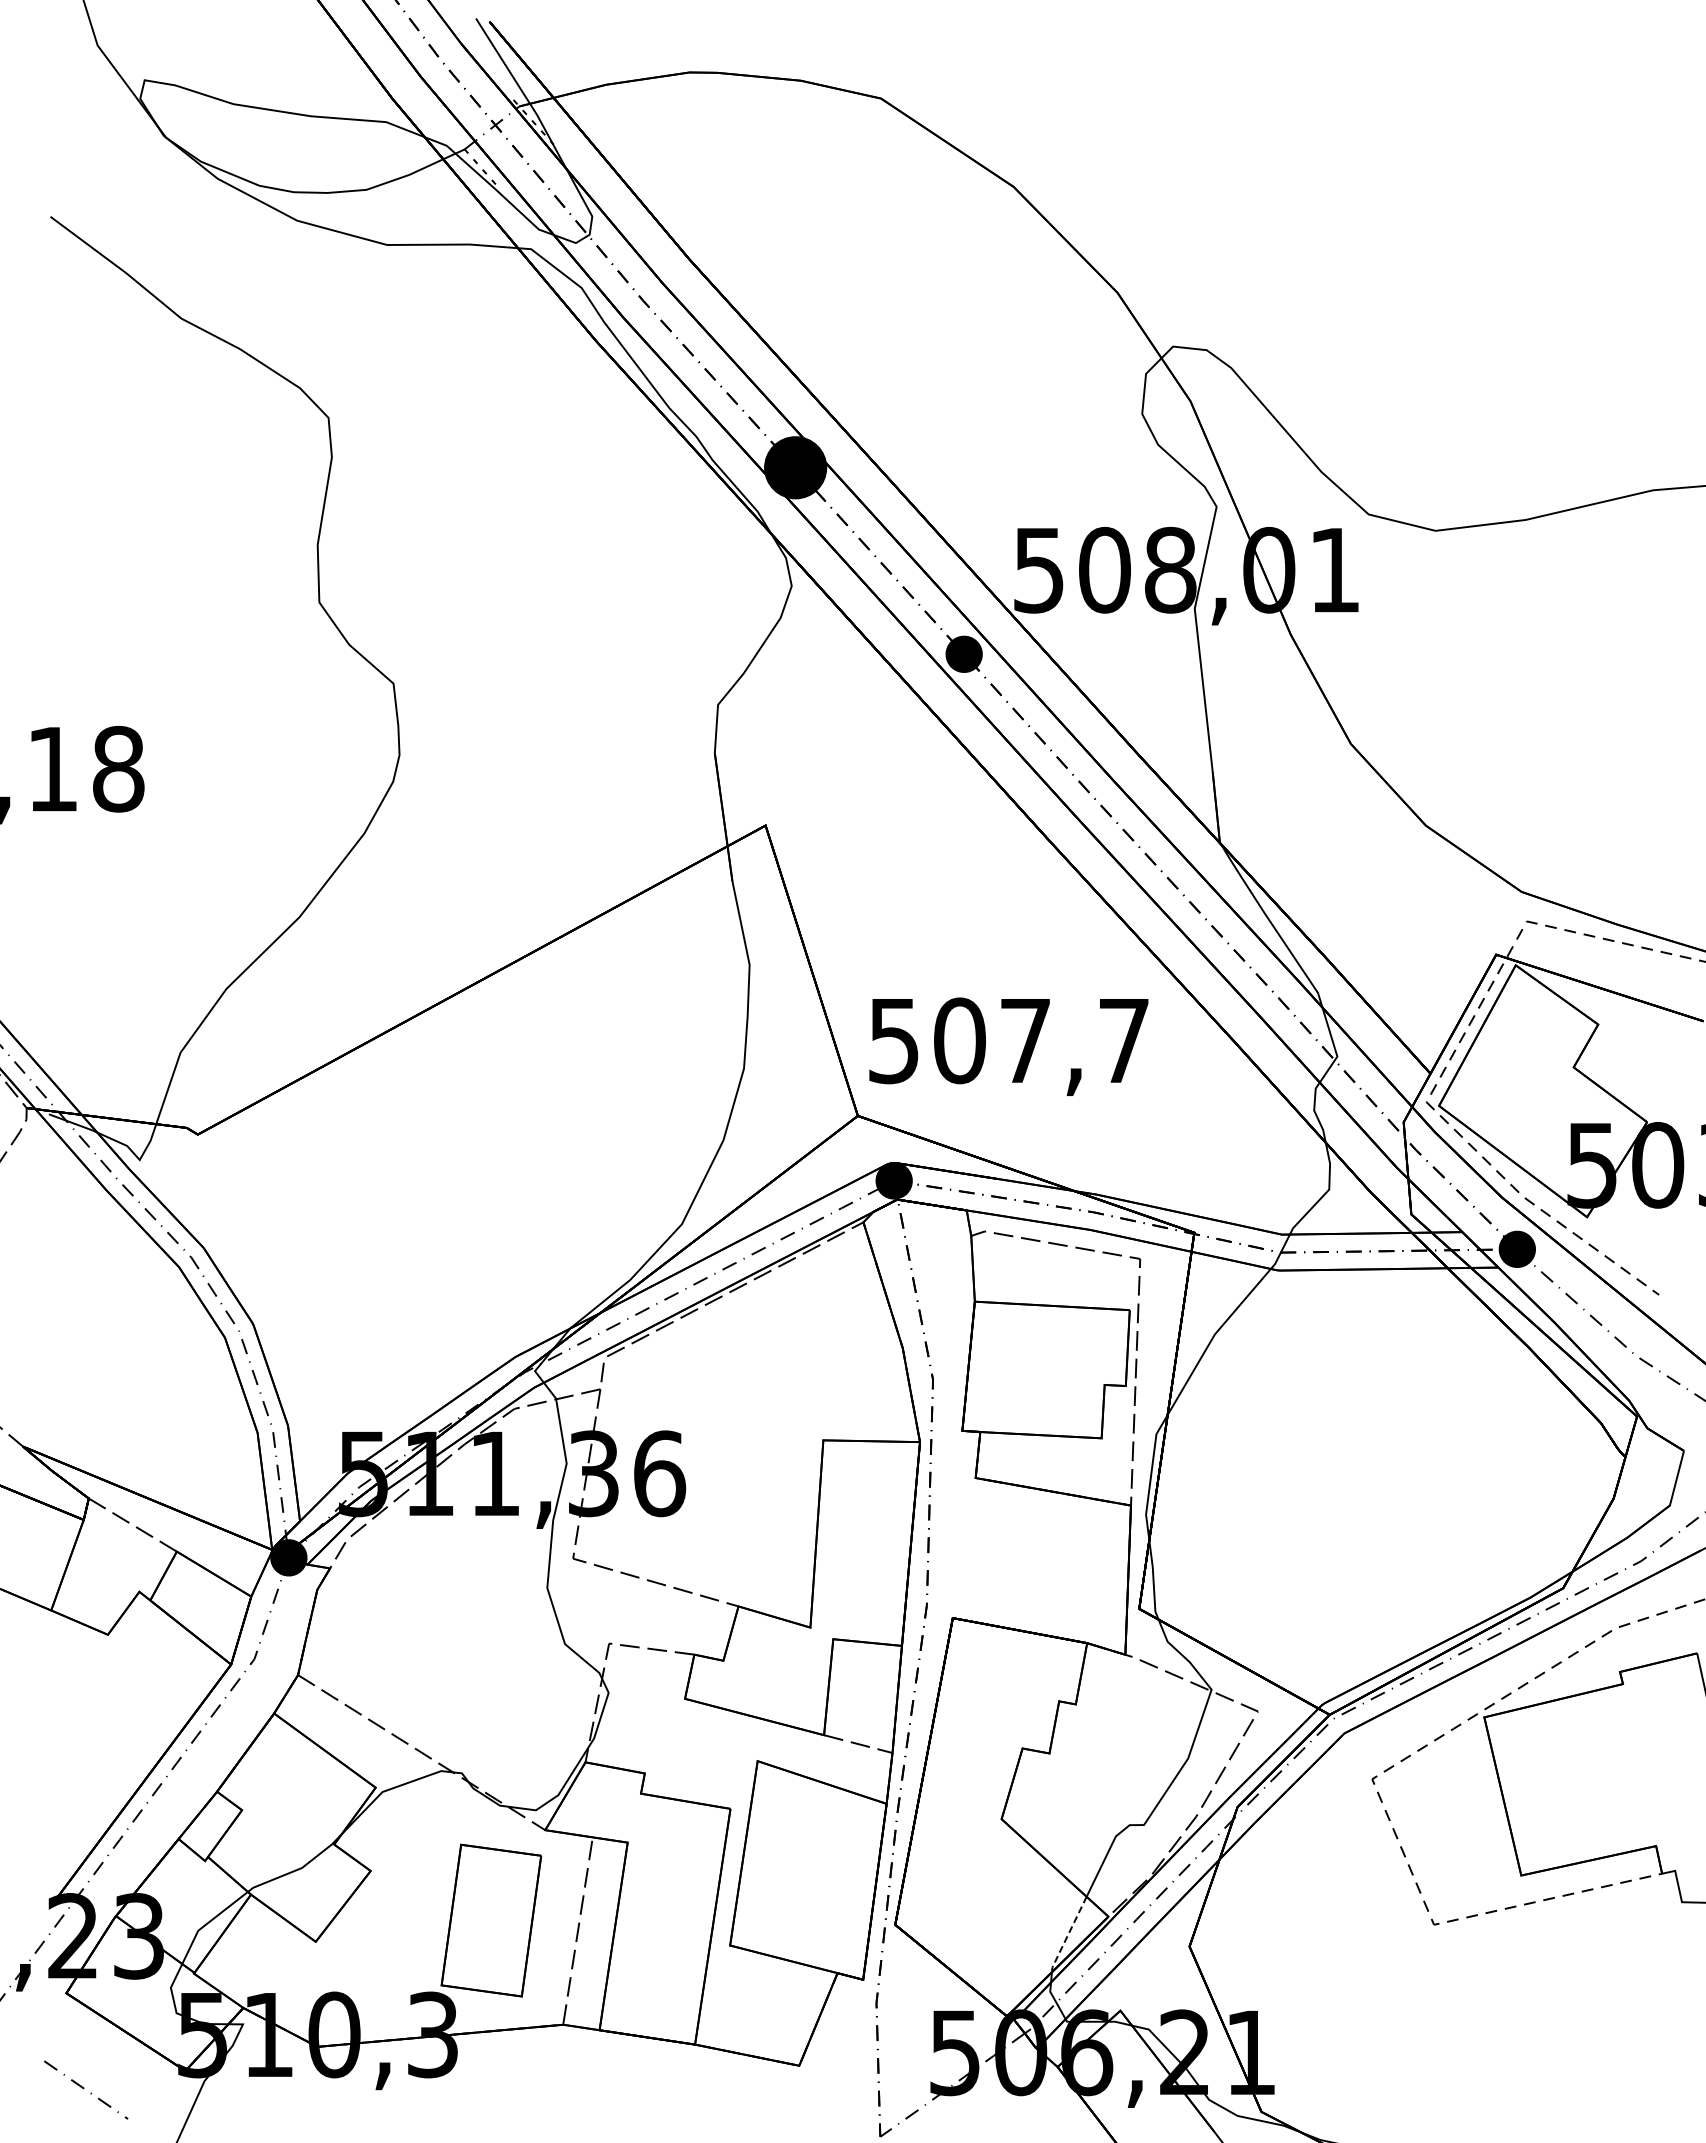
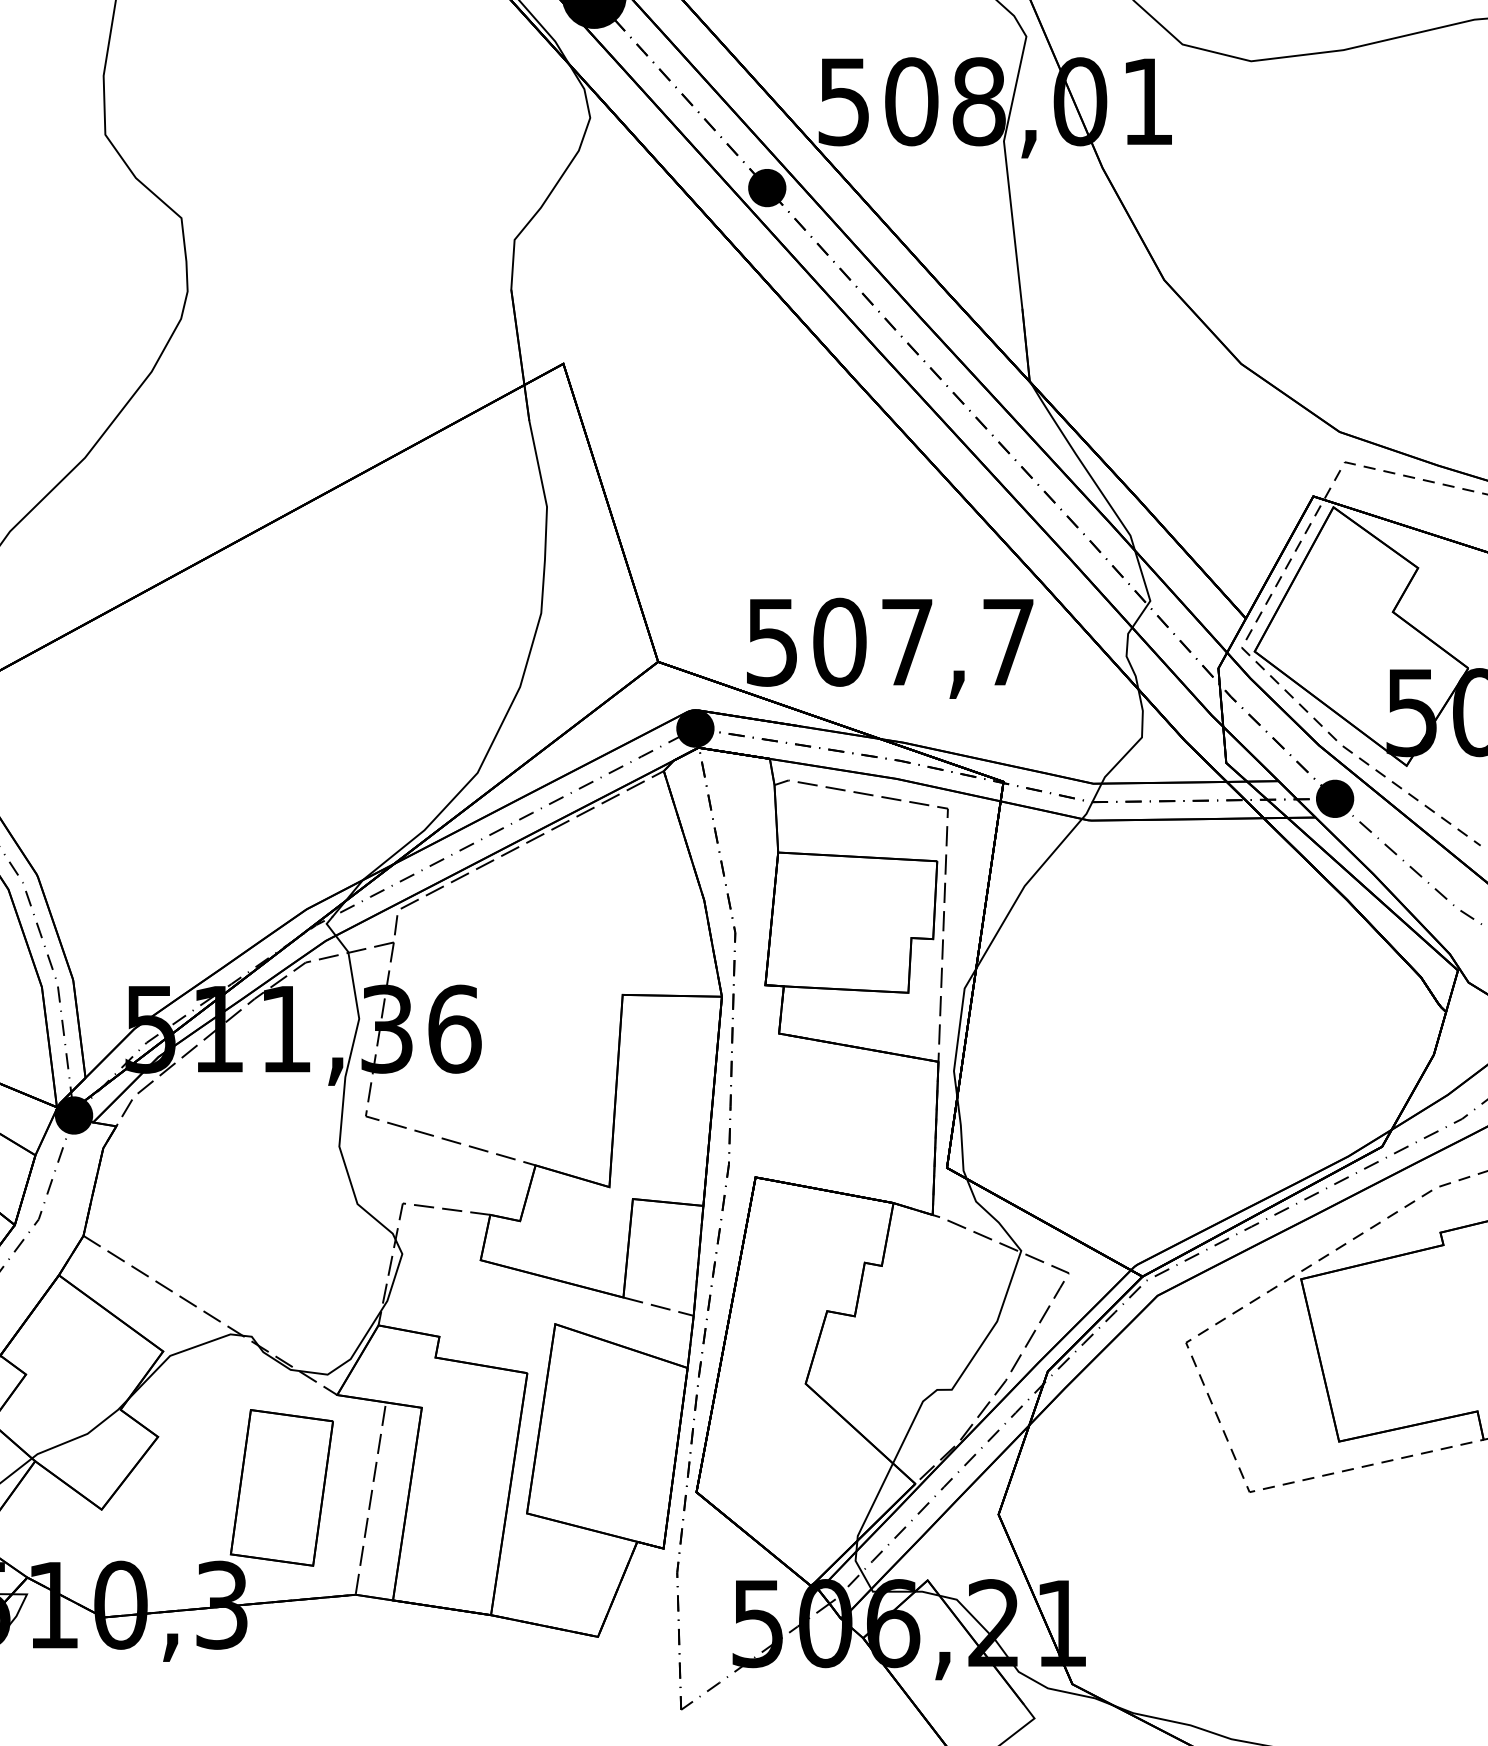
text: (1008, 1046) -> (889, 648), moved
line: (1068, 1935) -> (874, 1503), dashed -> solid

